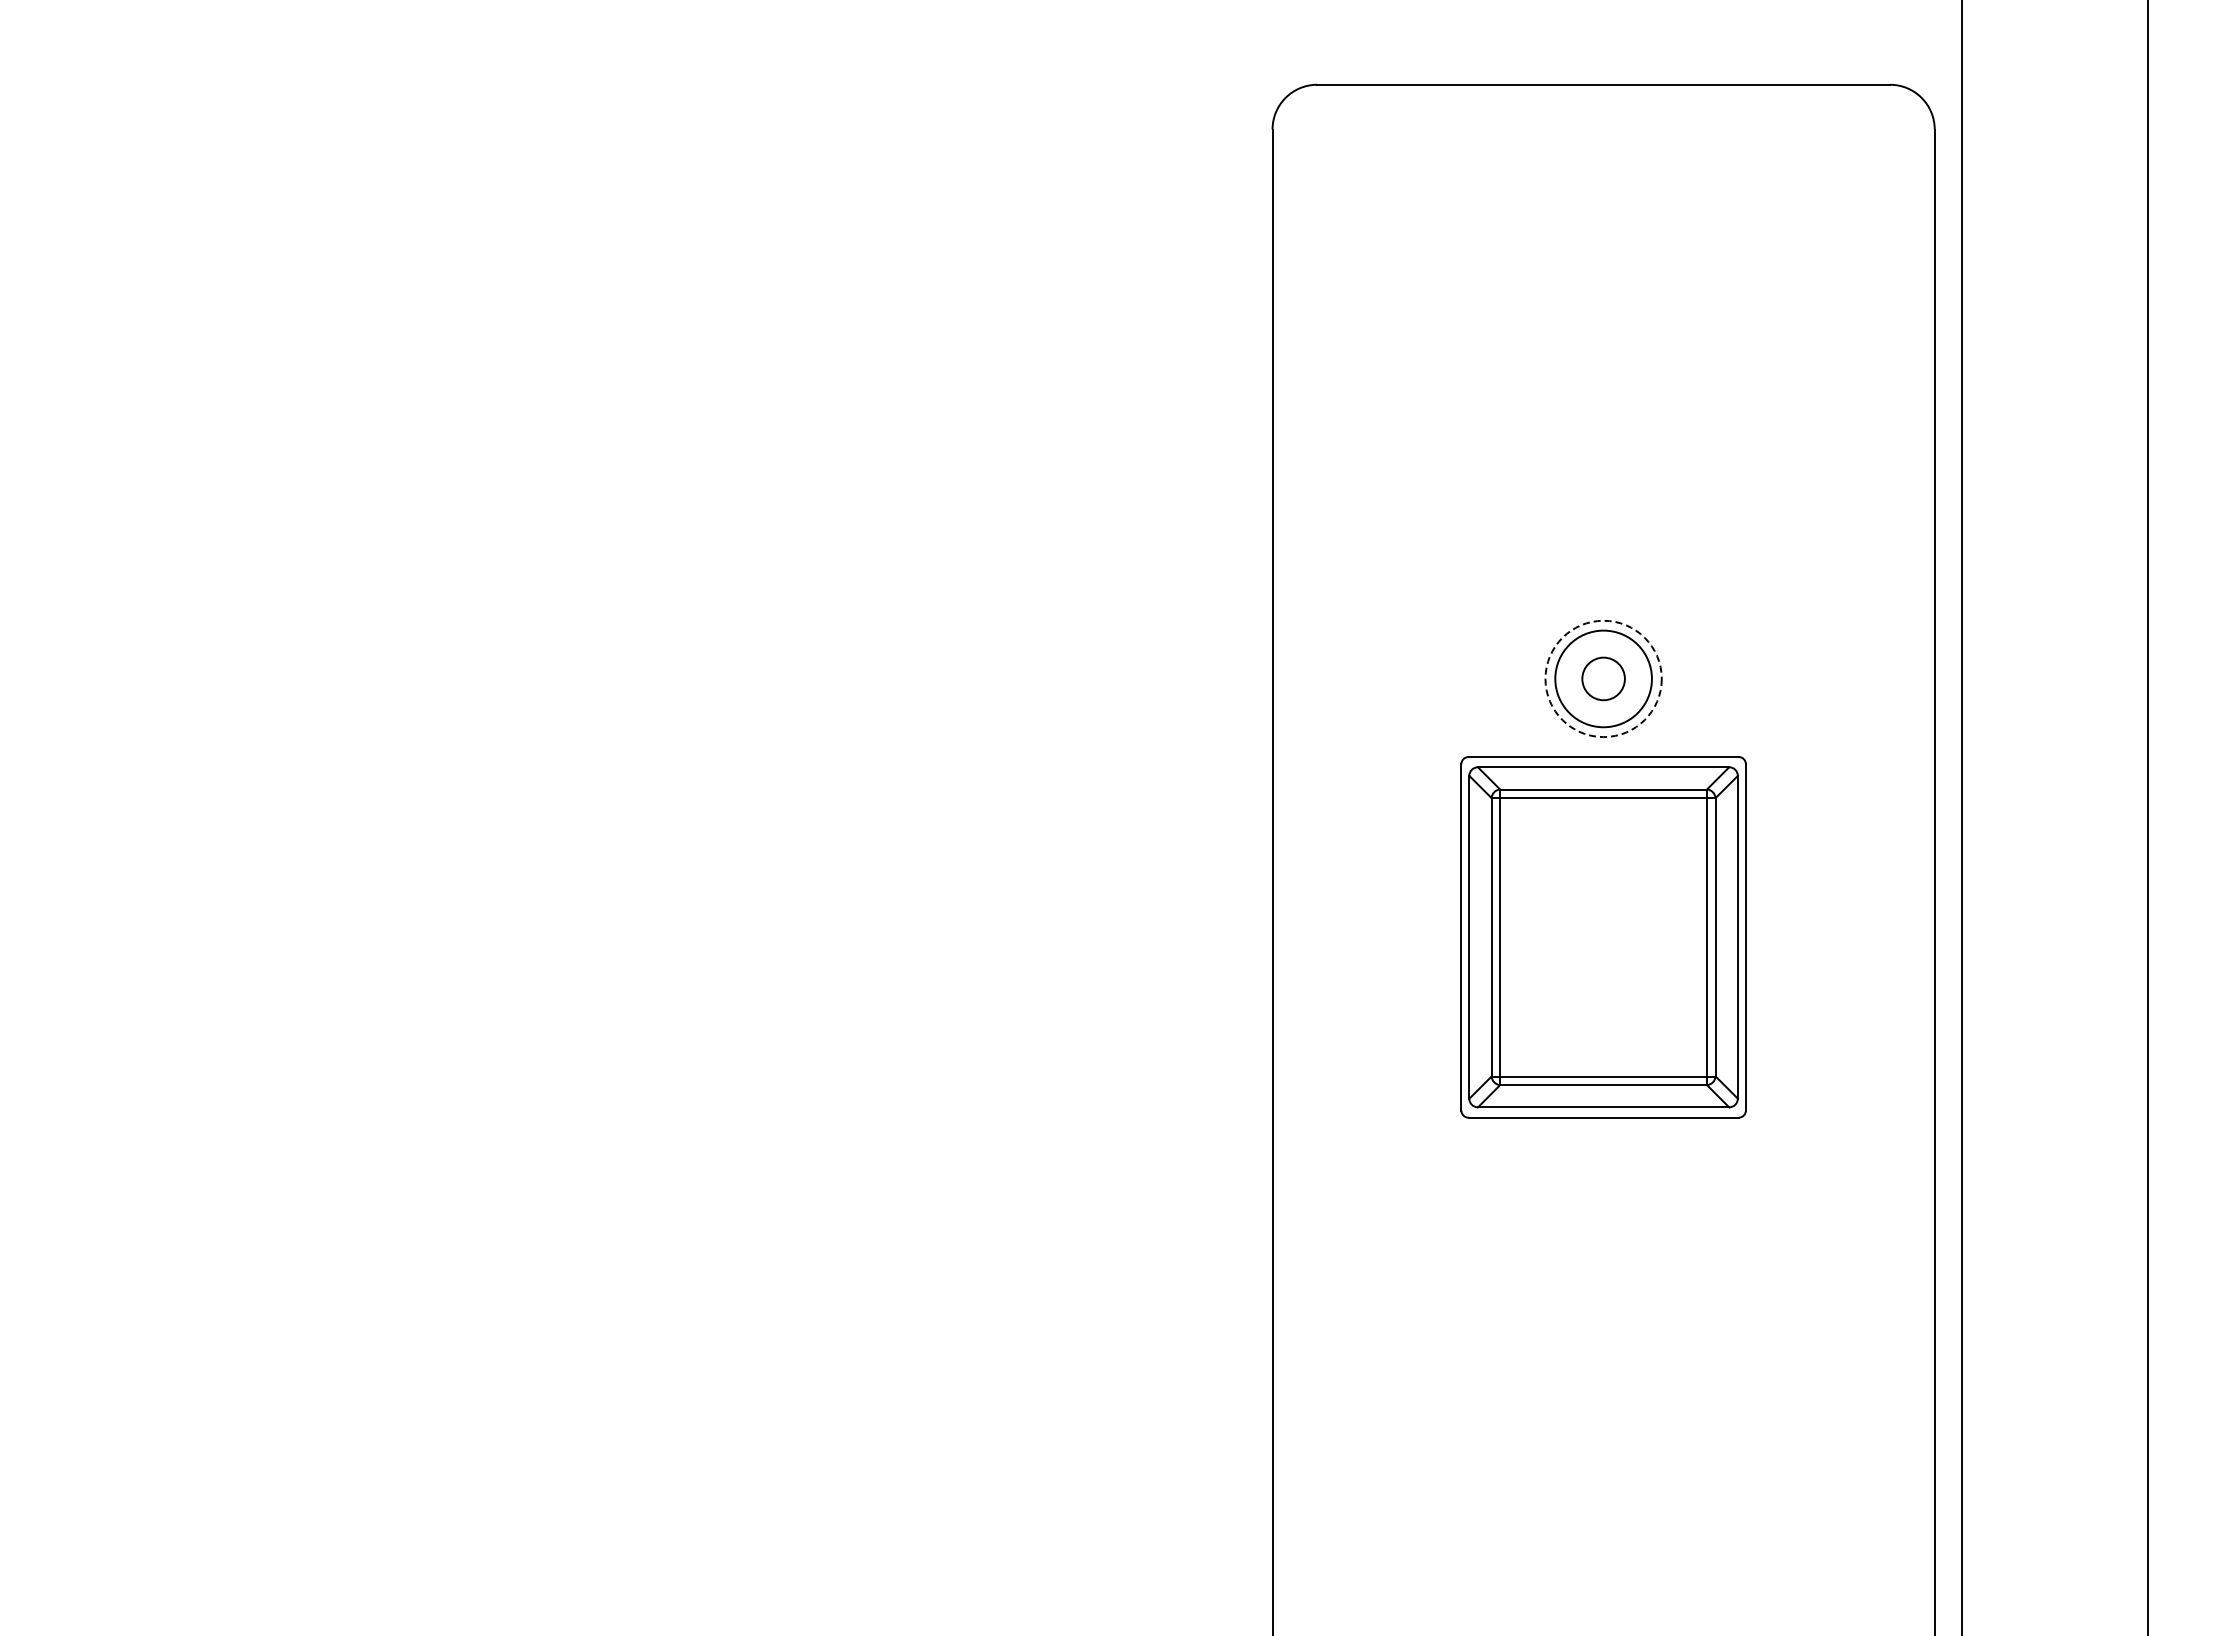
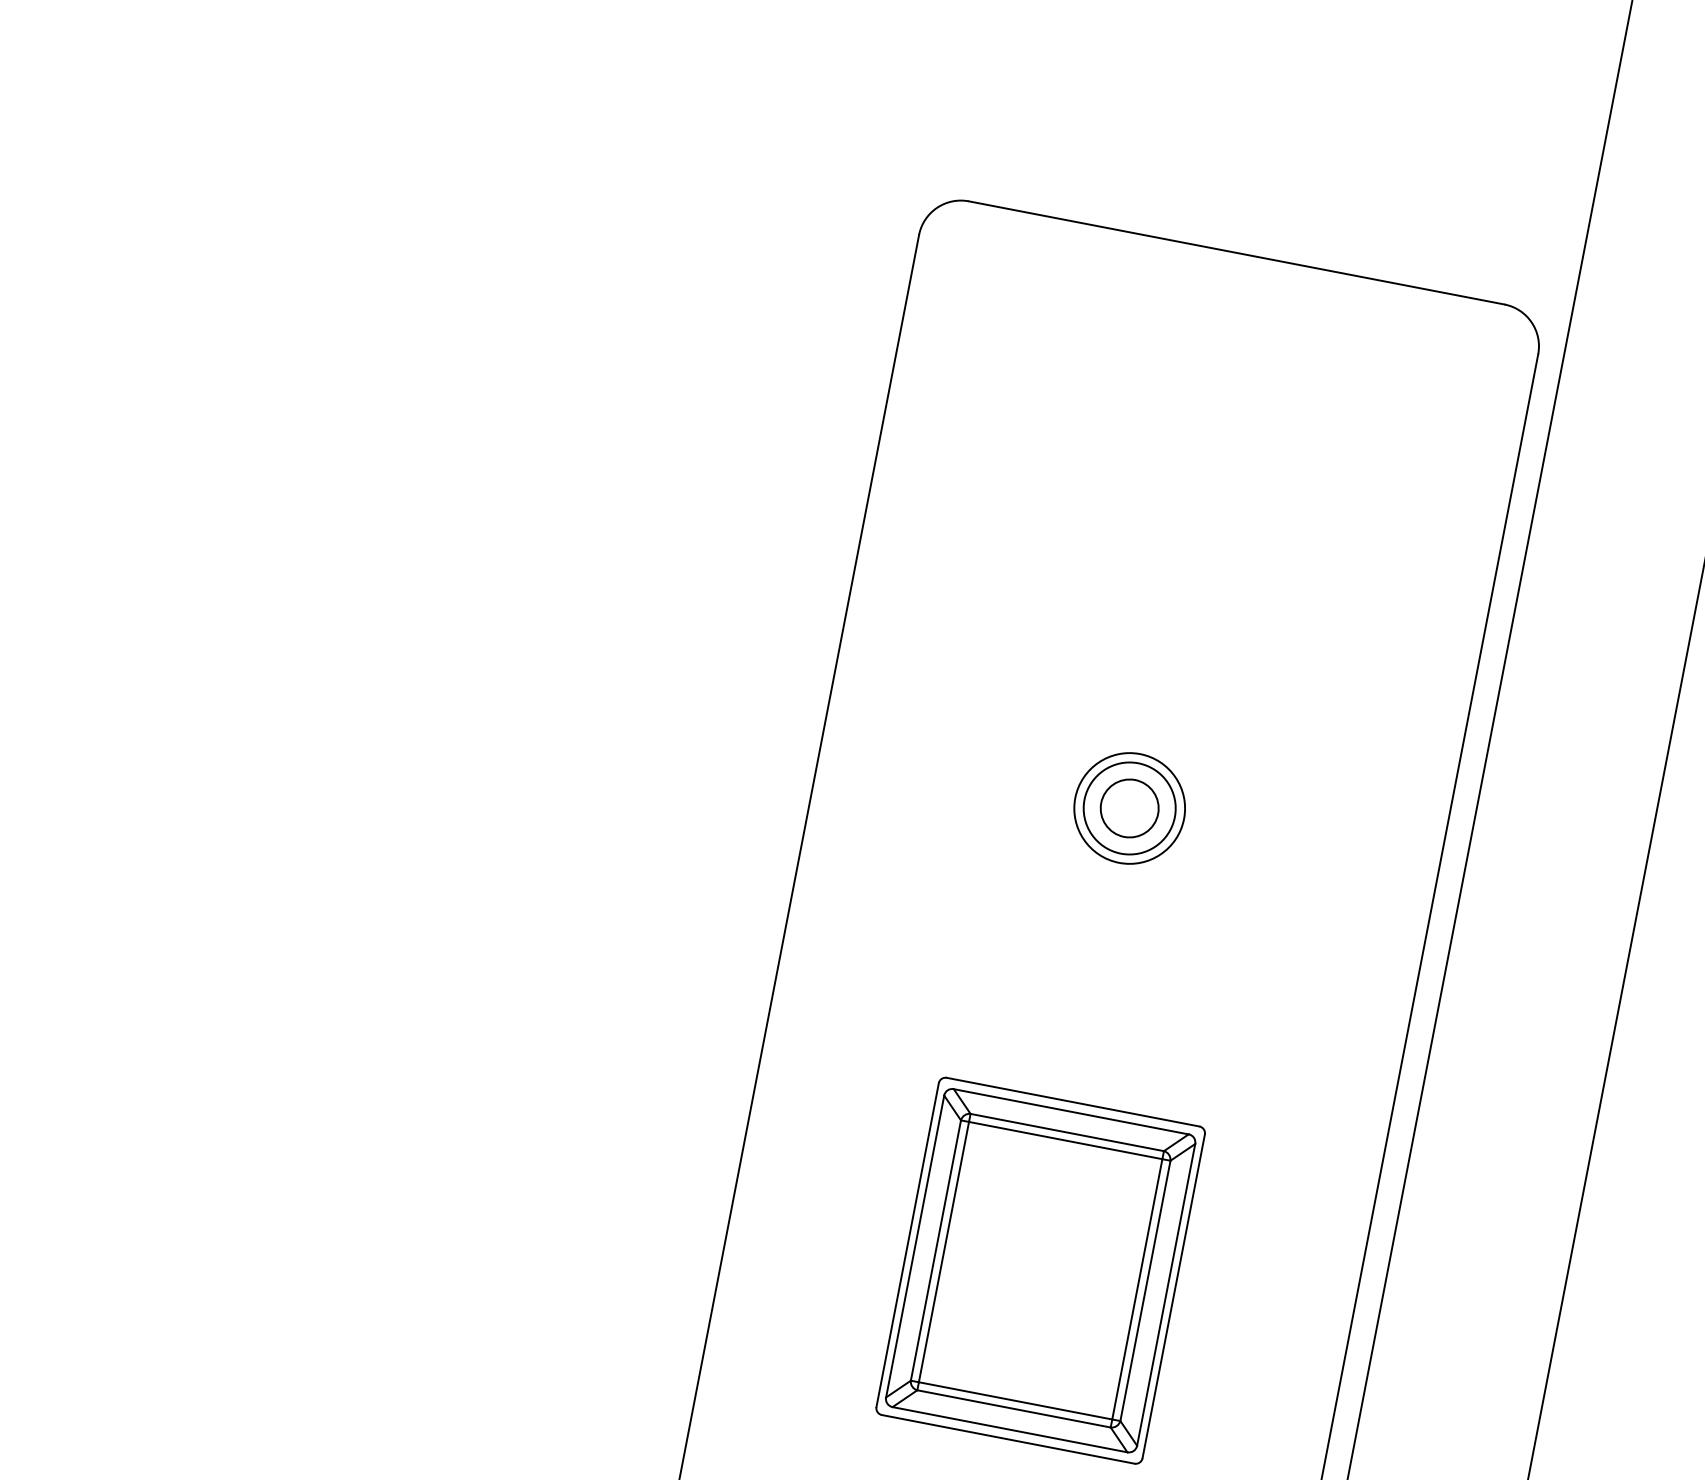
circle: (1603, 678) -> (1129, 808), dashed -> solid
circle: (1603, 678) -> (1129, 808), size x1.43
part: (1603, 937) -> (1040, 1270), moved

